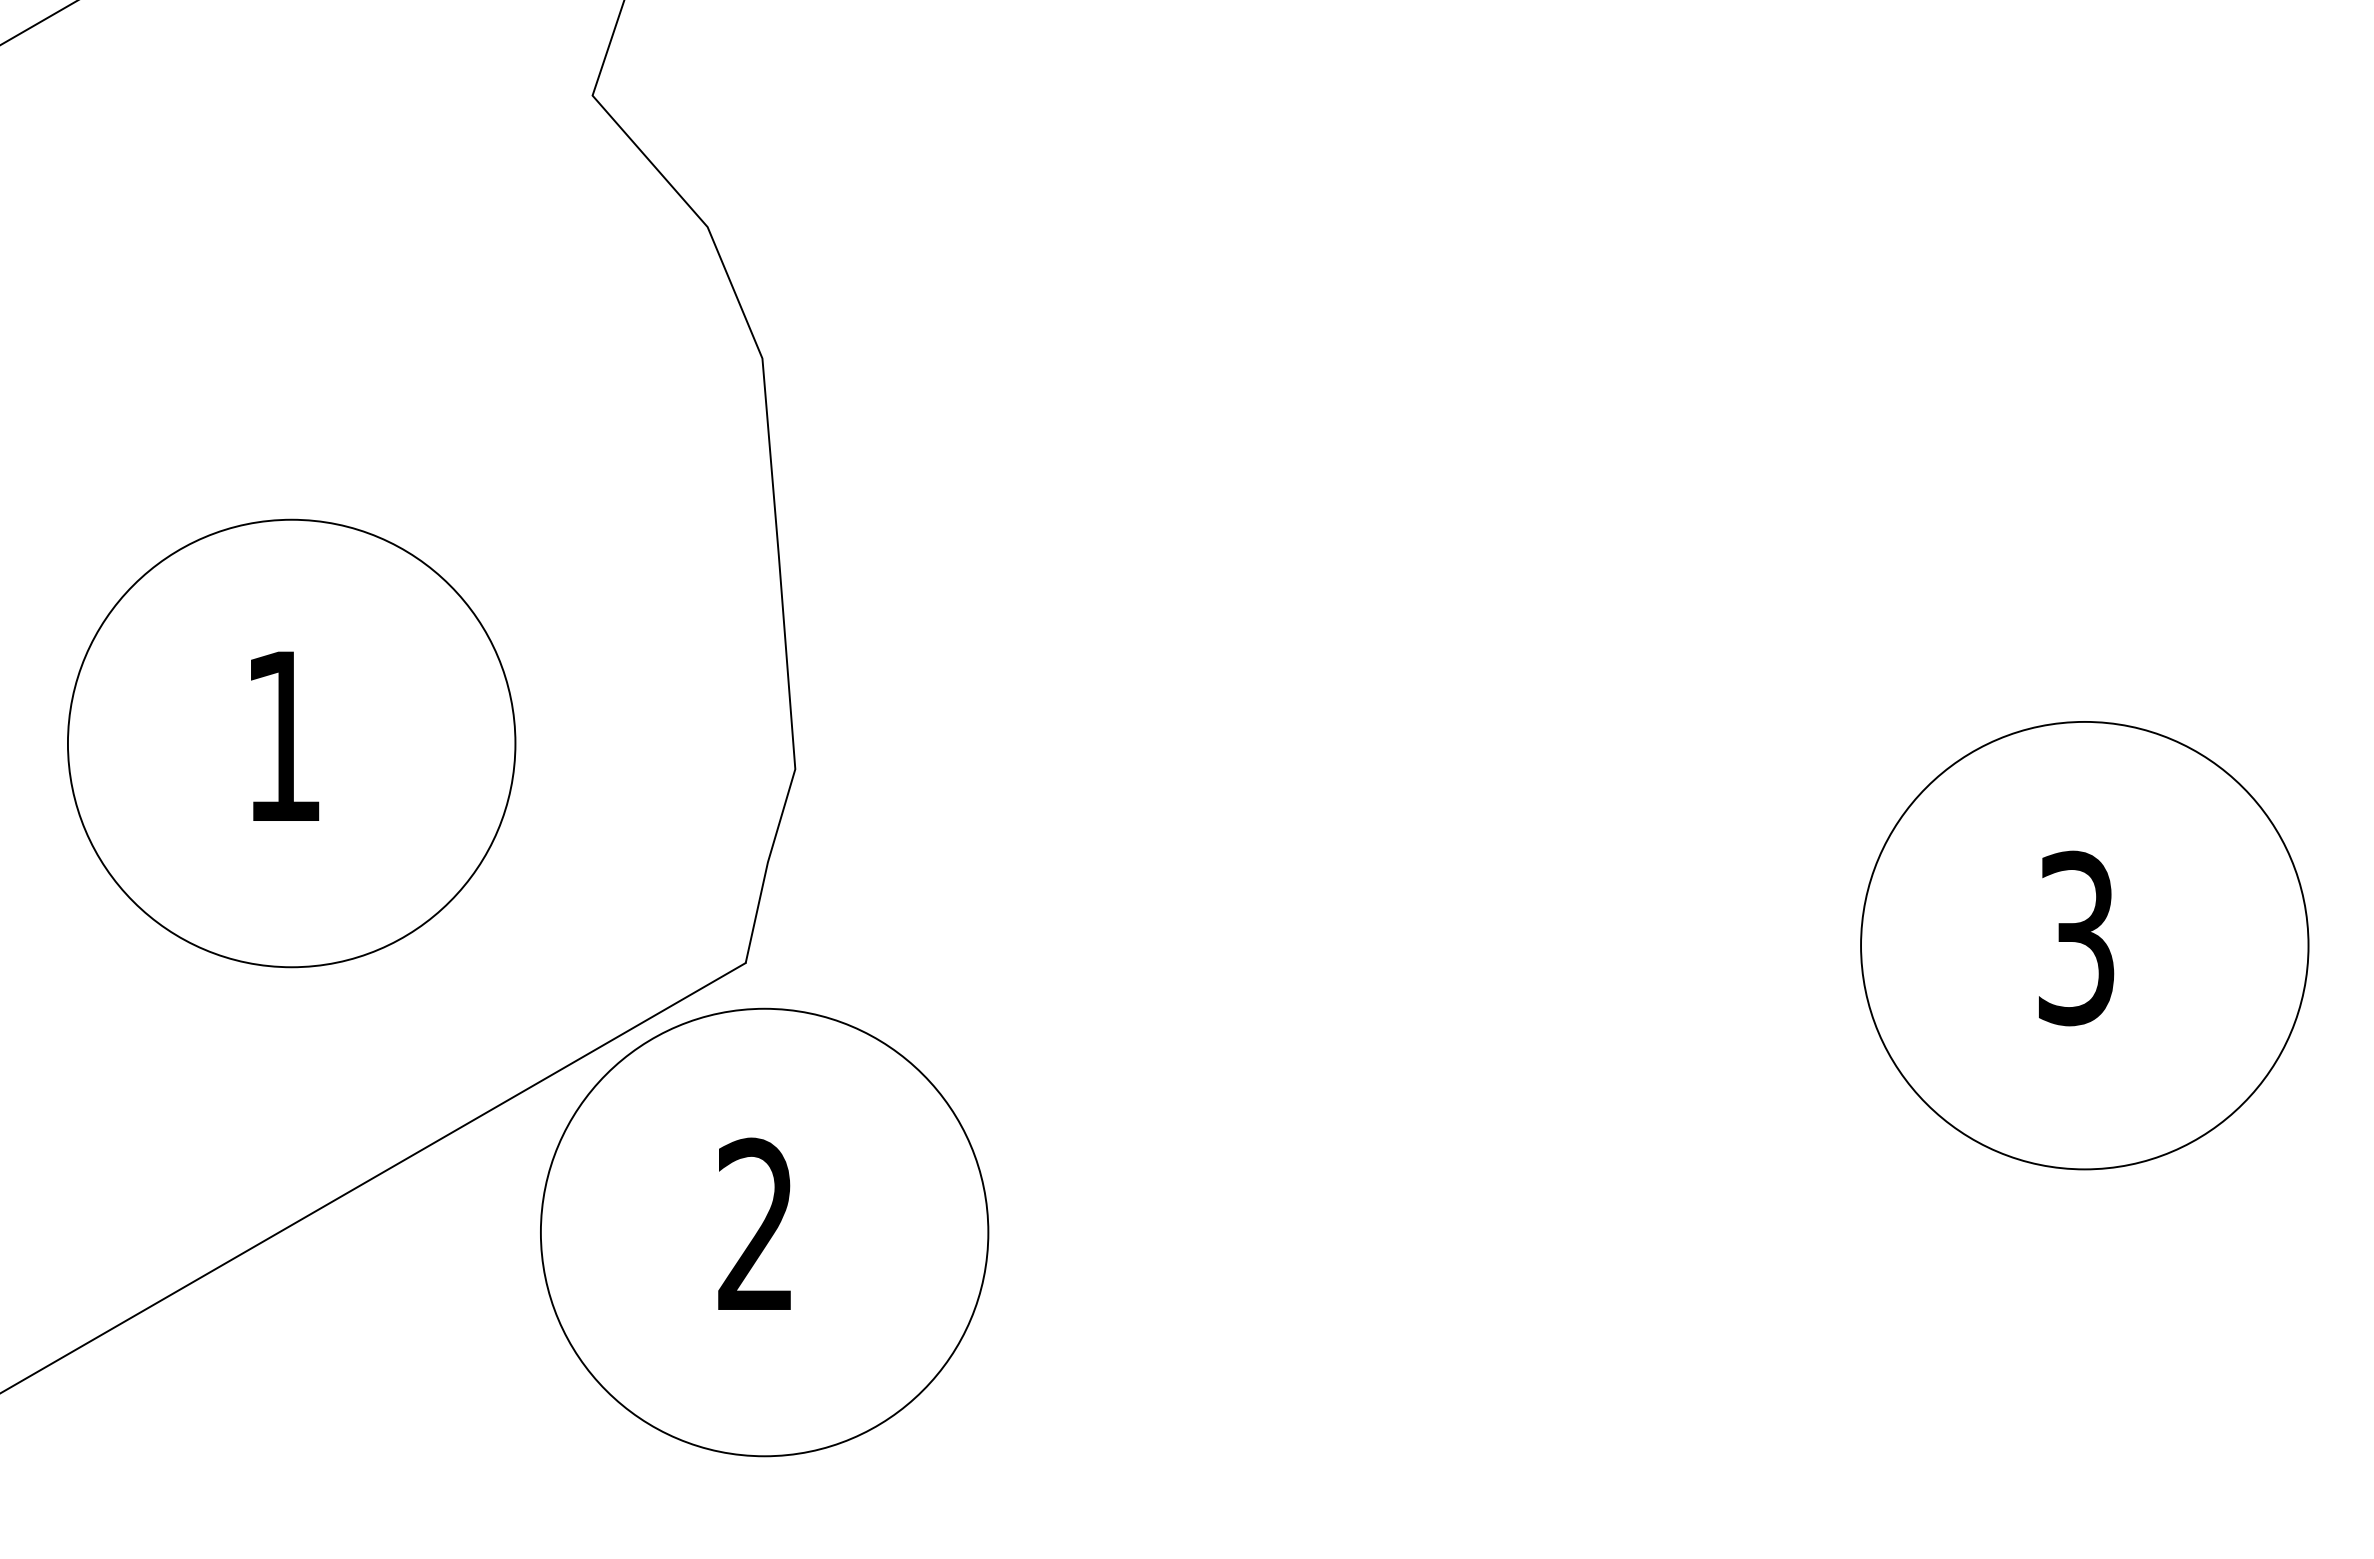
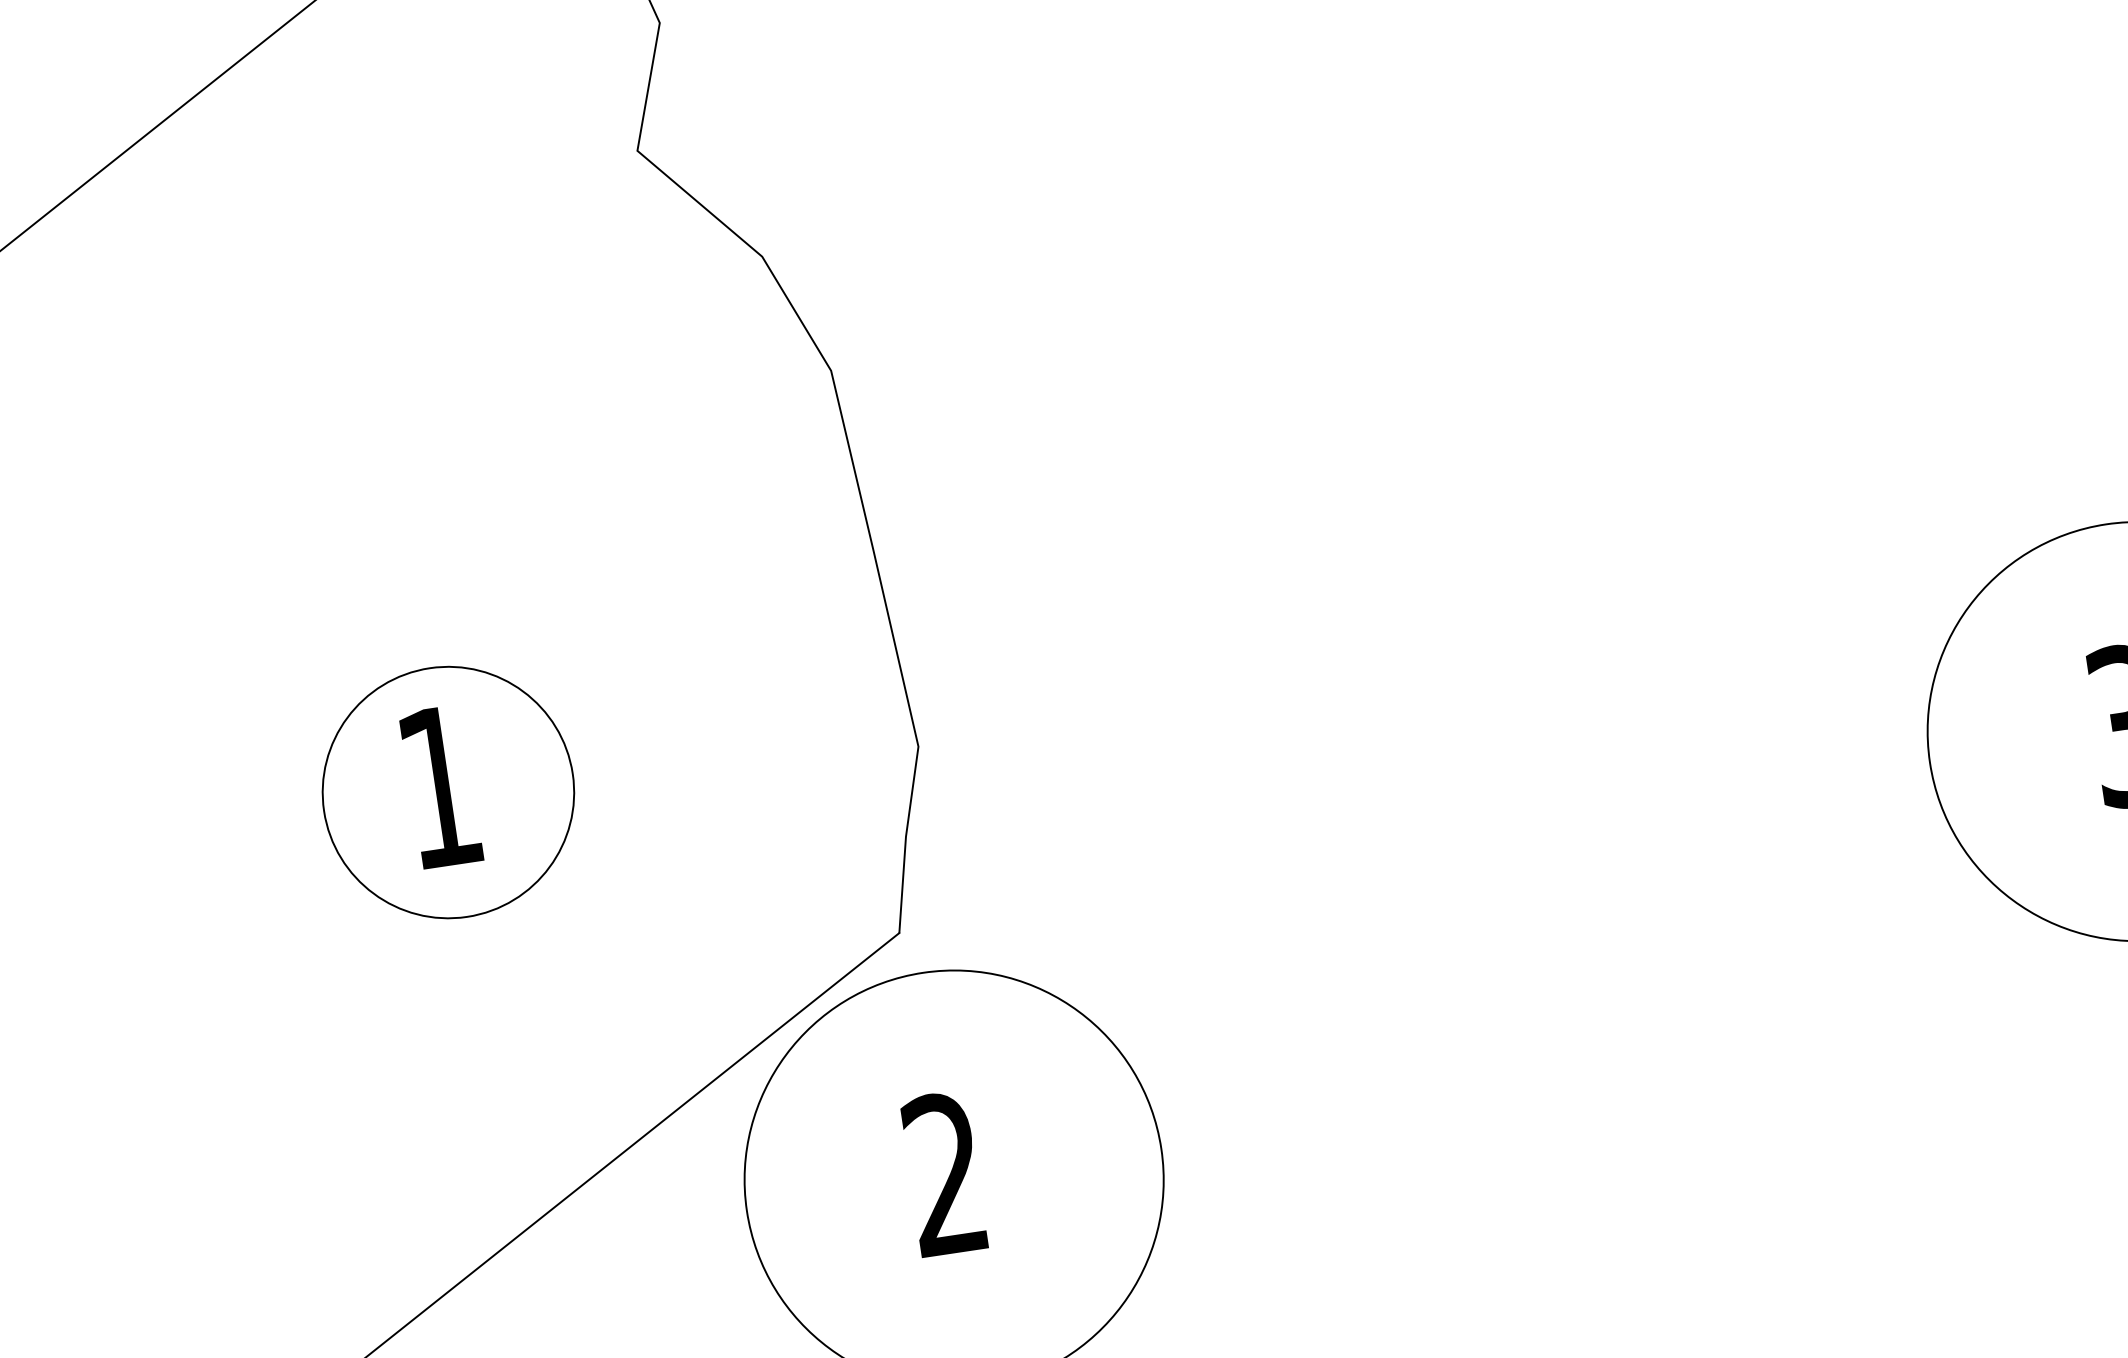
circle: (291, 743) -> (448, 792), size x0.6

